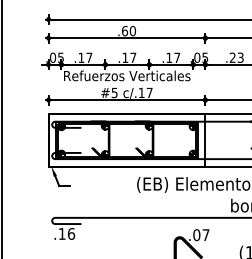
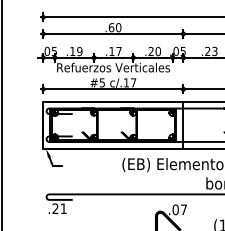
text: (89, 57) -> (79, 51), .17 -> .19
text: (173, 57) -> (154, 51), .17 -> .20
text: (66, 233) -> (59, 208), .16 -> .21

